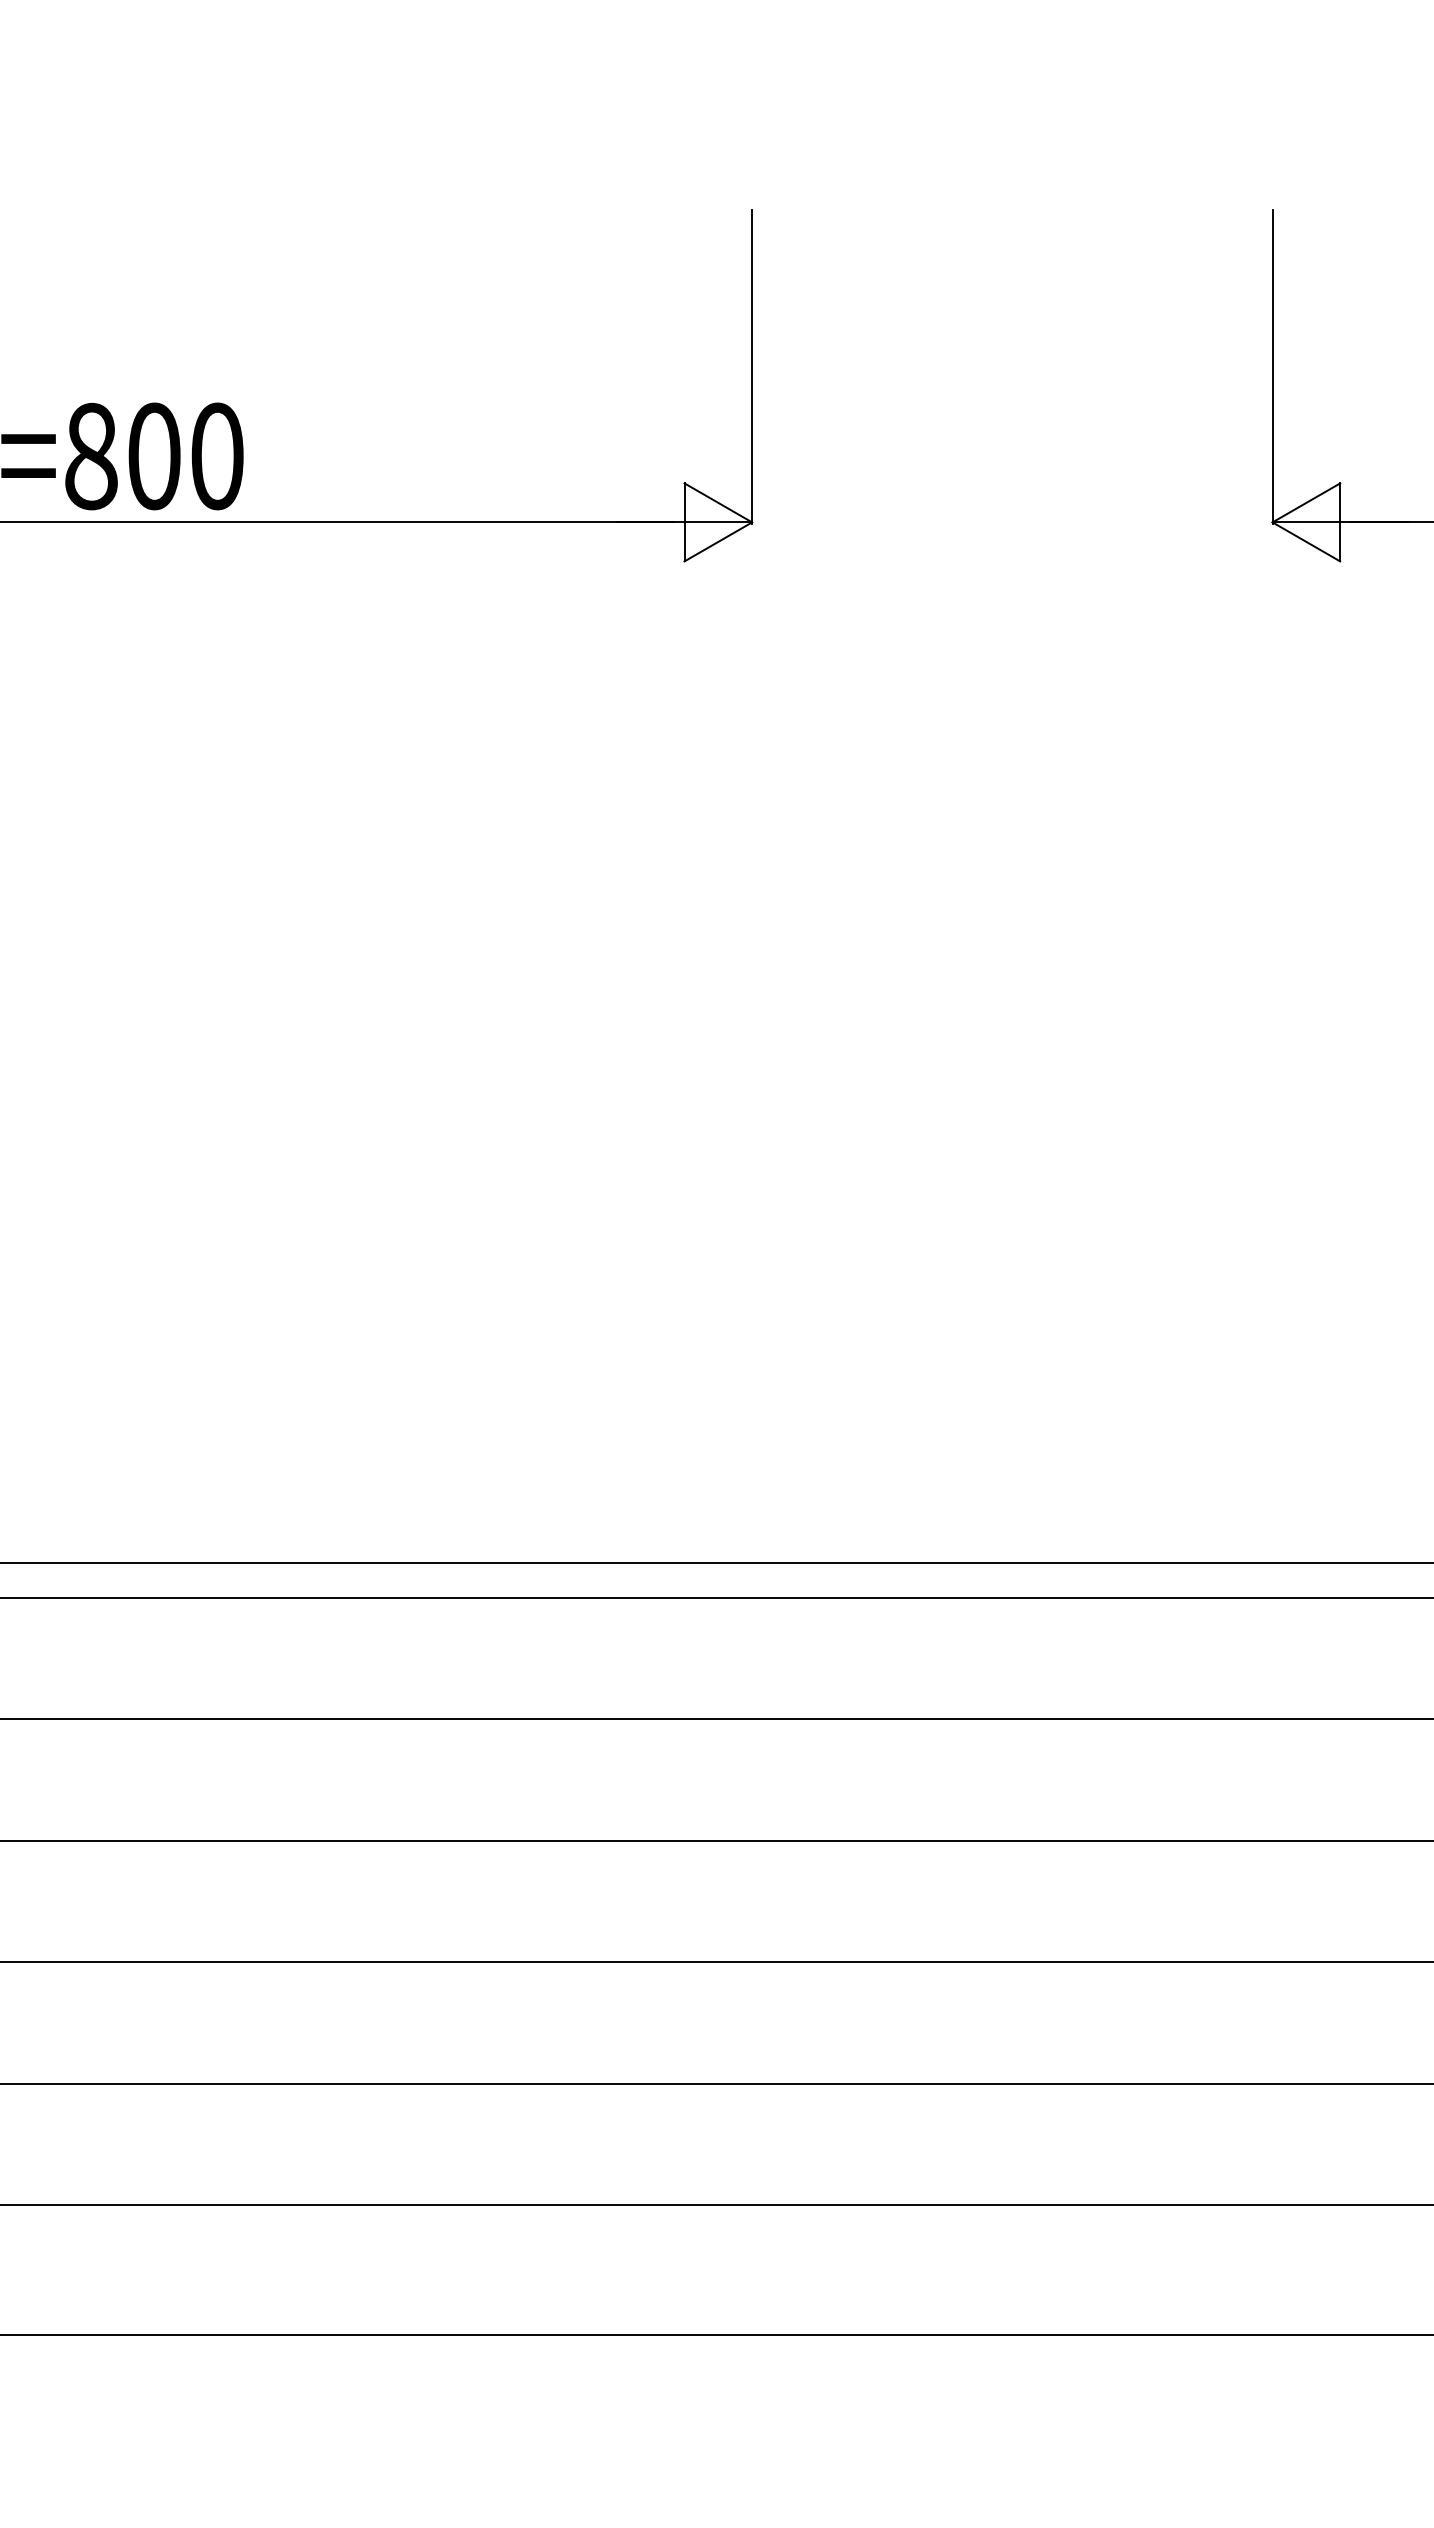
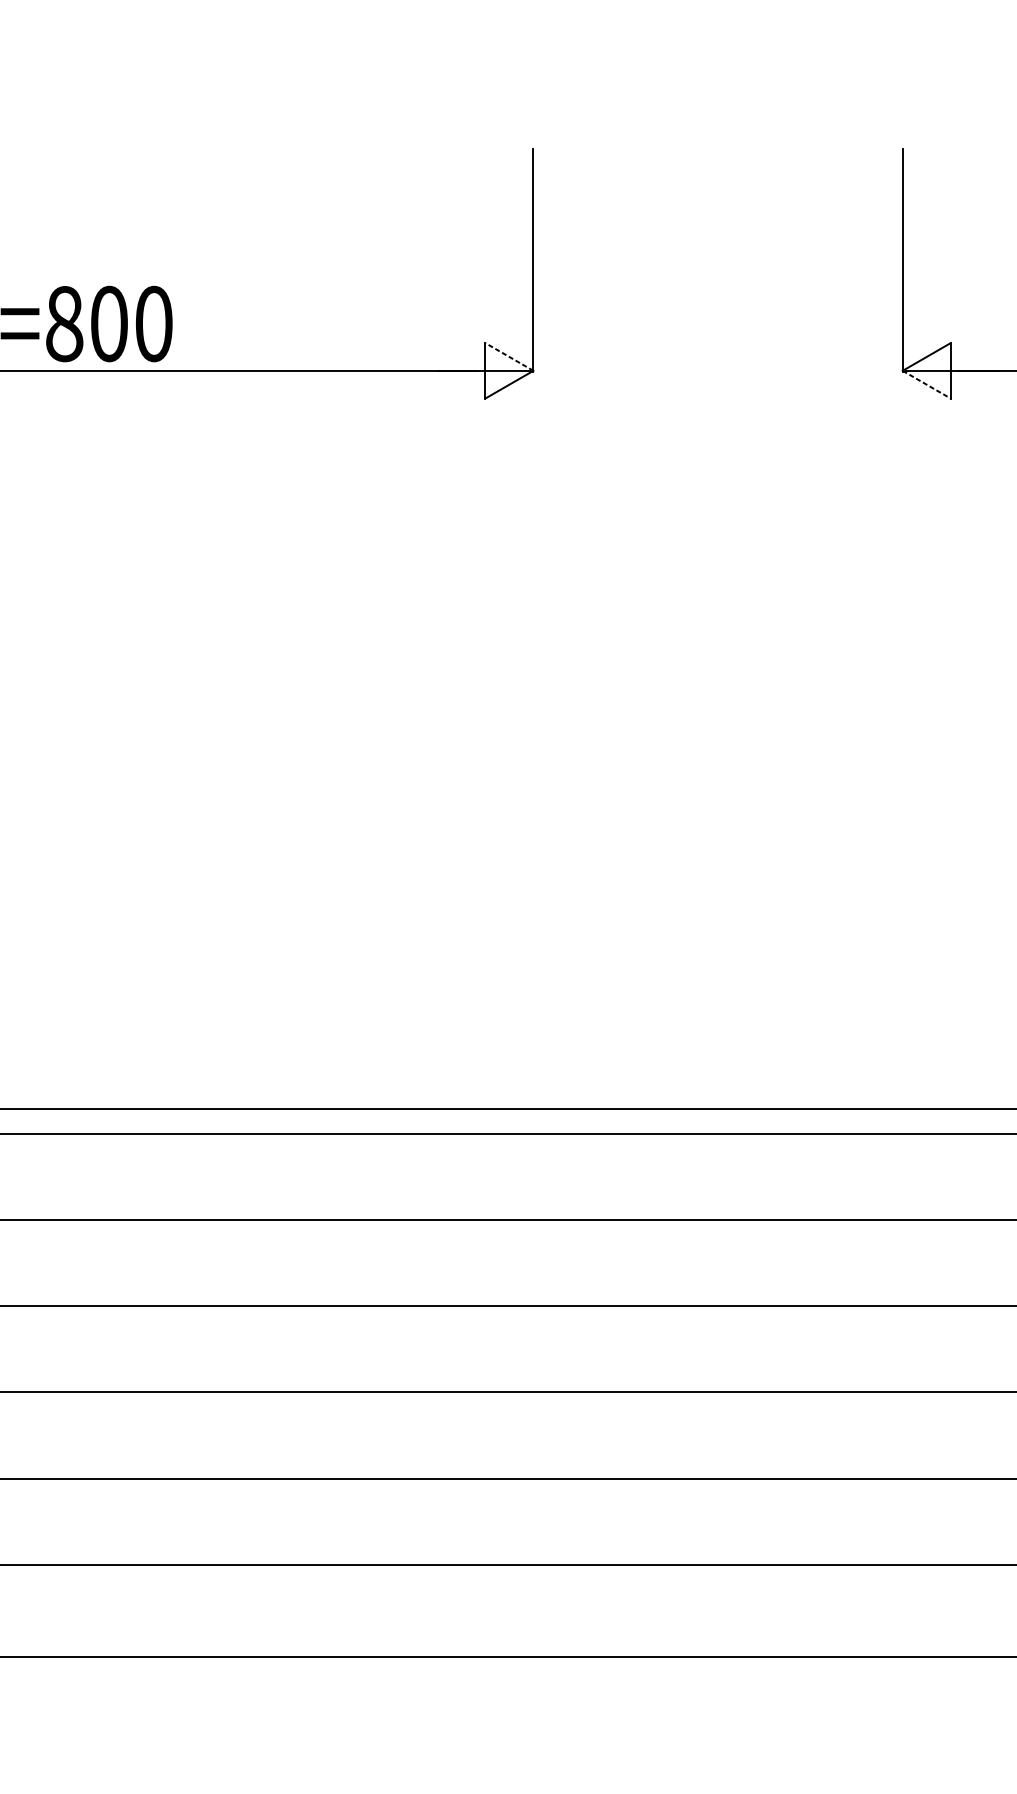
line: (717, 502) -> (508, 356), solid -> dashed
line: (1306, 542) -> (926, 385), solid -> dashed

